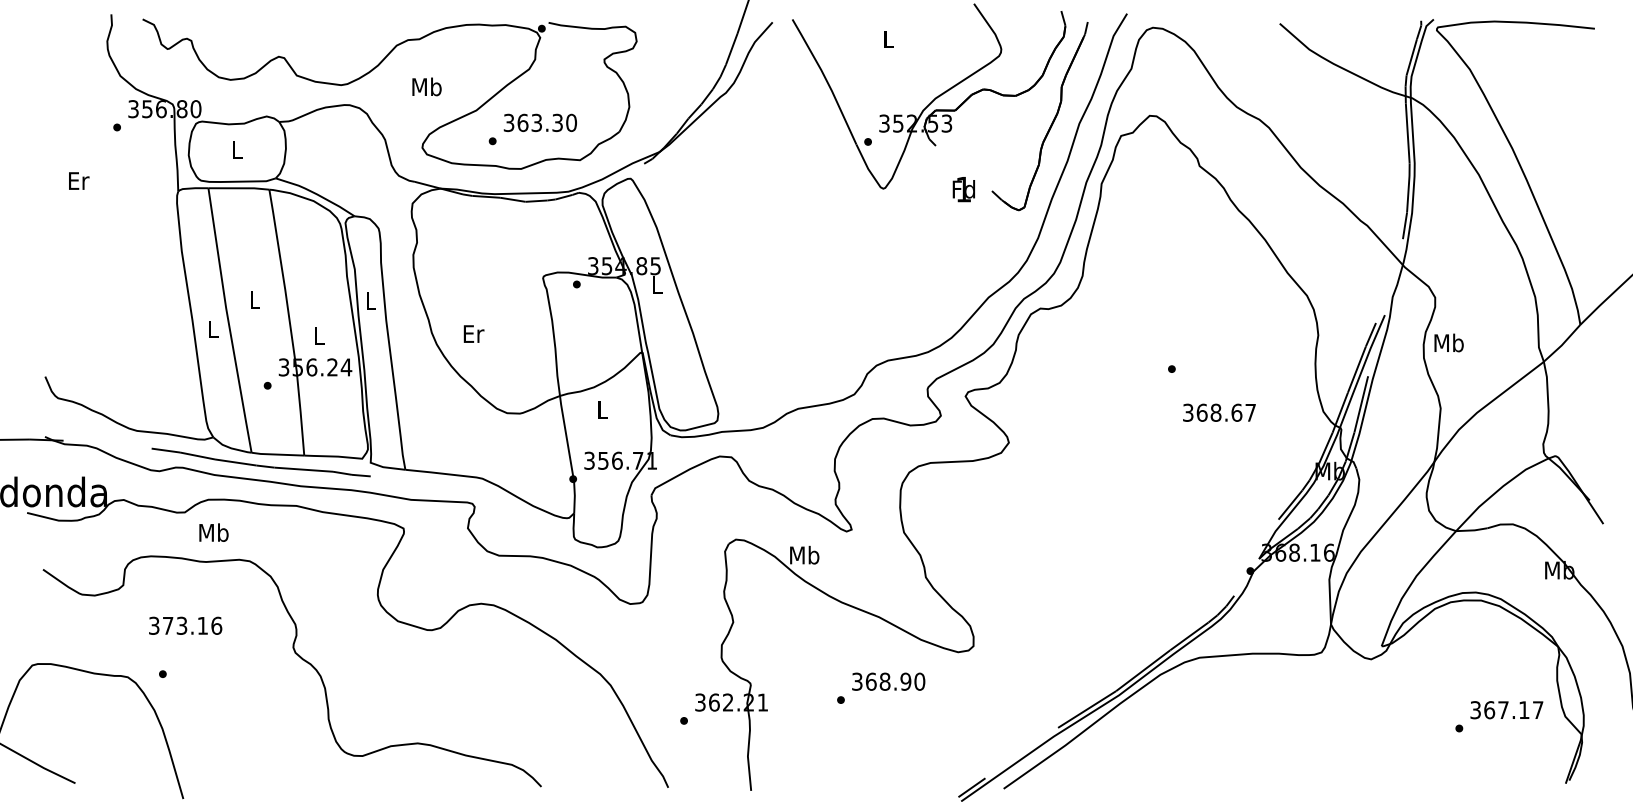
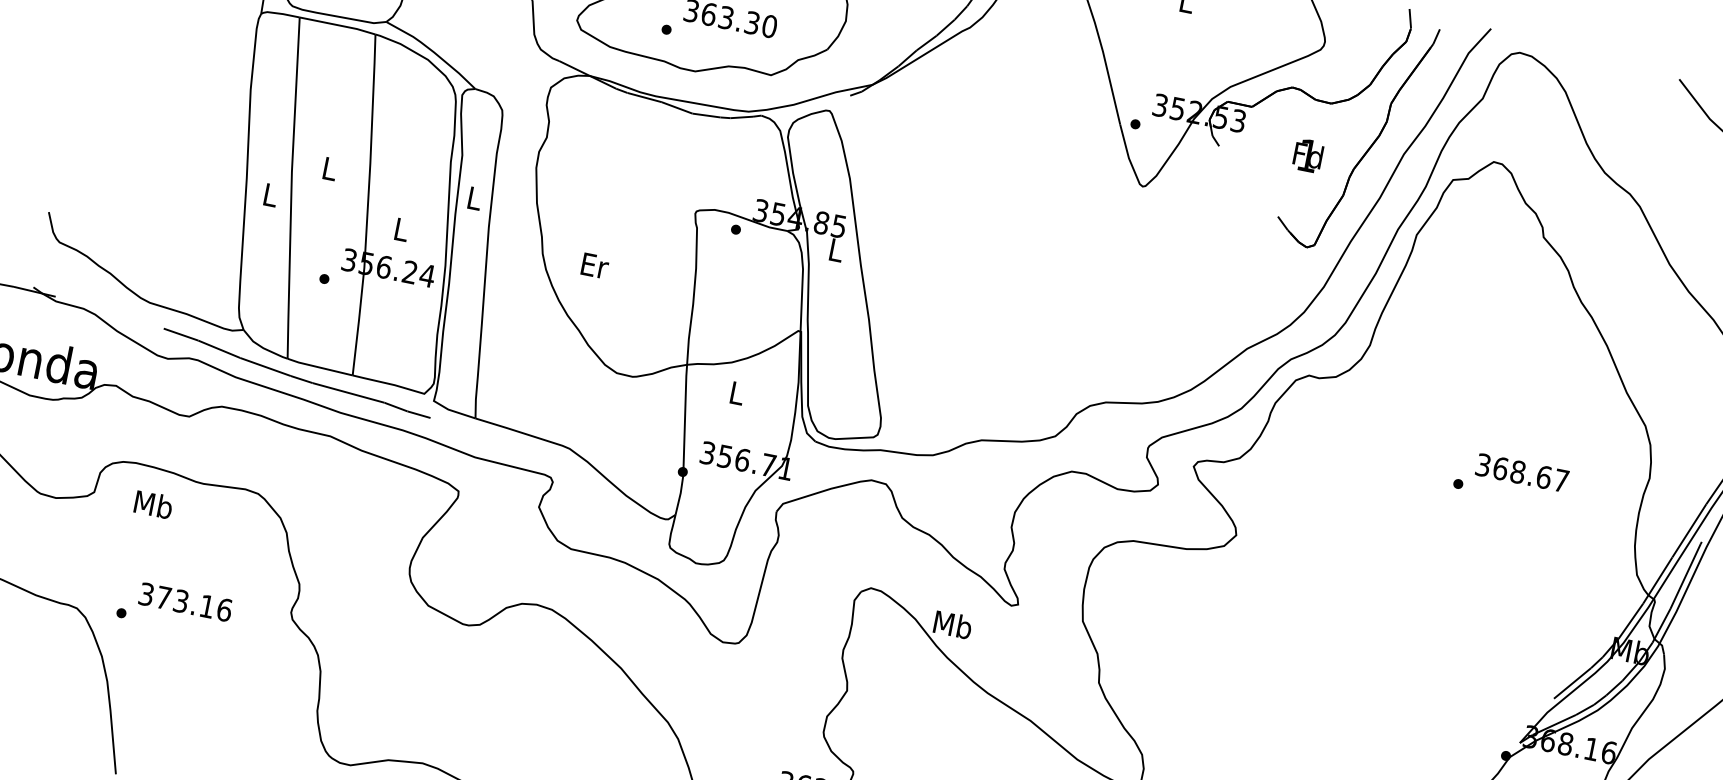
text: (963, 189) -> (1307, 155), moved
text: (1219, 412) -> (1522, 472), moved
text: (213, 532) -> (153, 504), moved
text: (185, 625) -> (185, 601), moved

